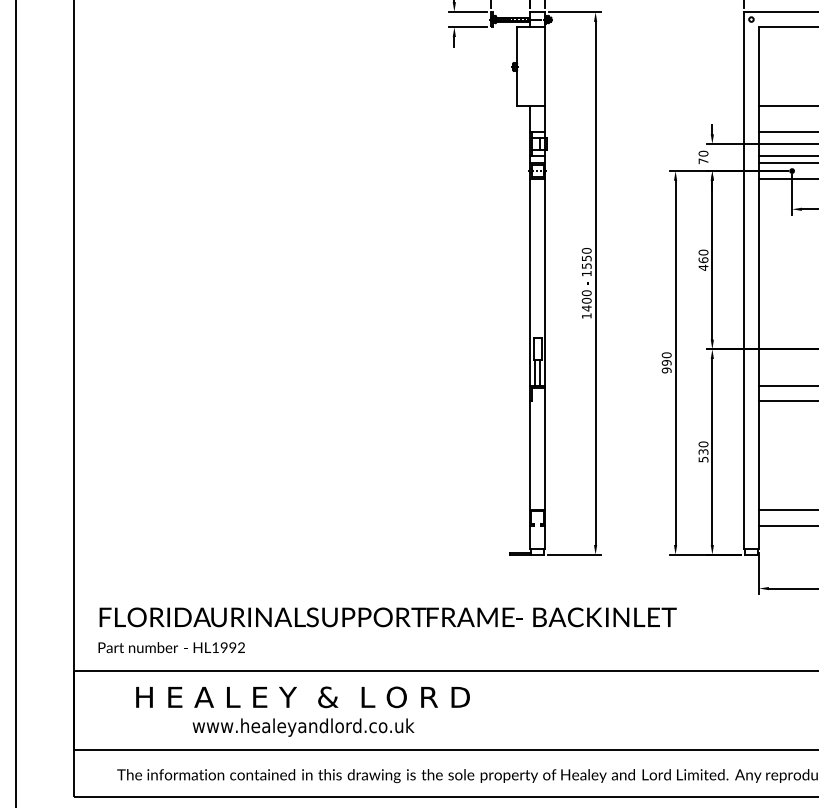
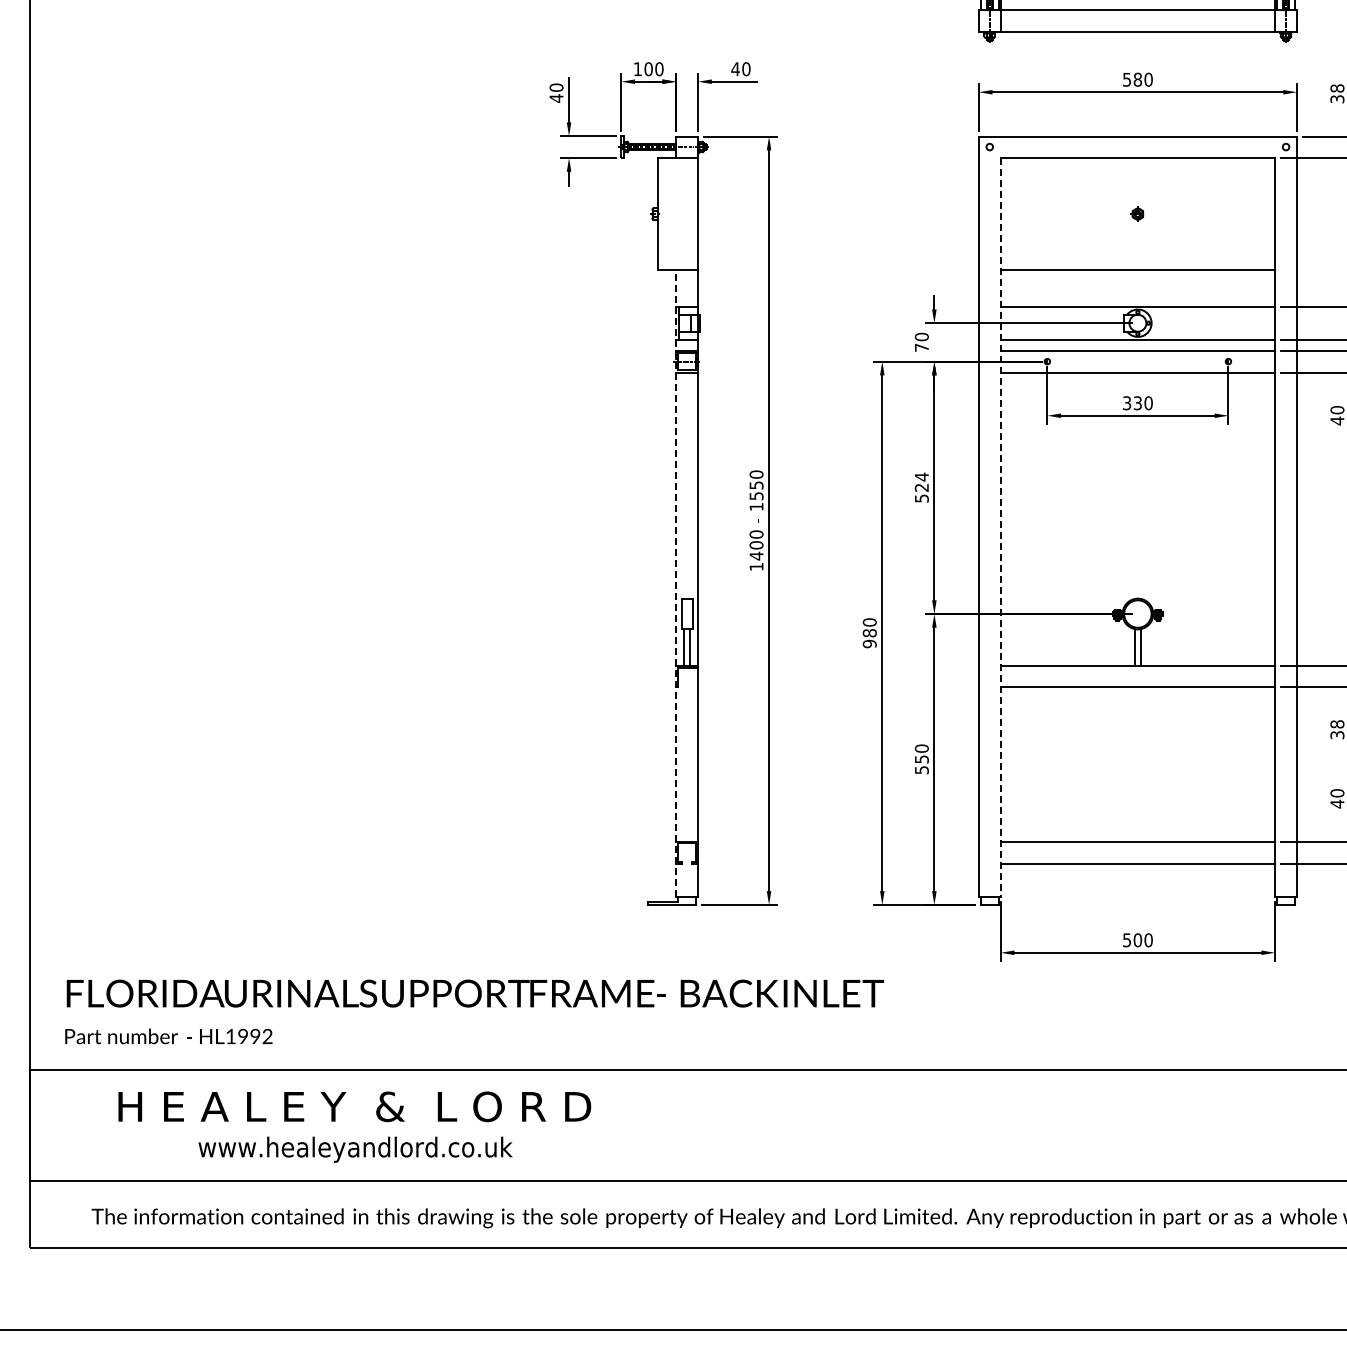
text: (703, 259) -> (921, 487), 460 -> 524
line: (759, 288) -> (1000, 527), solid -> dashed
line: (530, 327) -> (676, 582), solid -> dashed
text: (666, 363) -> (869, 633), 990 -> 980
text: (703, 452) -> (921, 759), 530 -> 550

